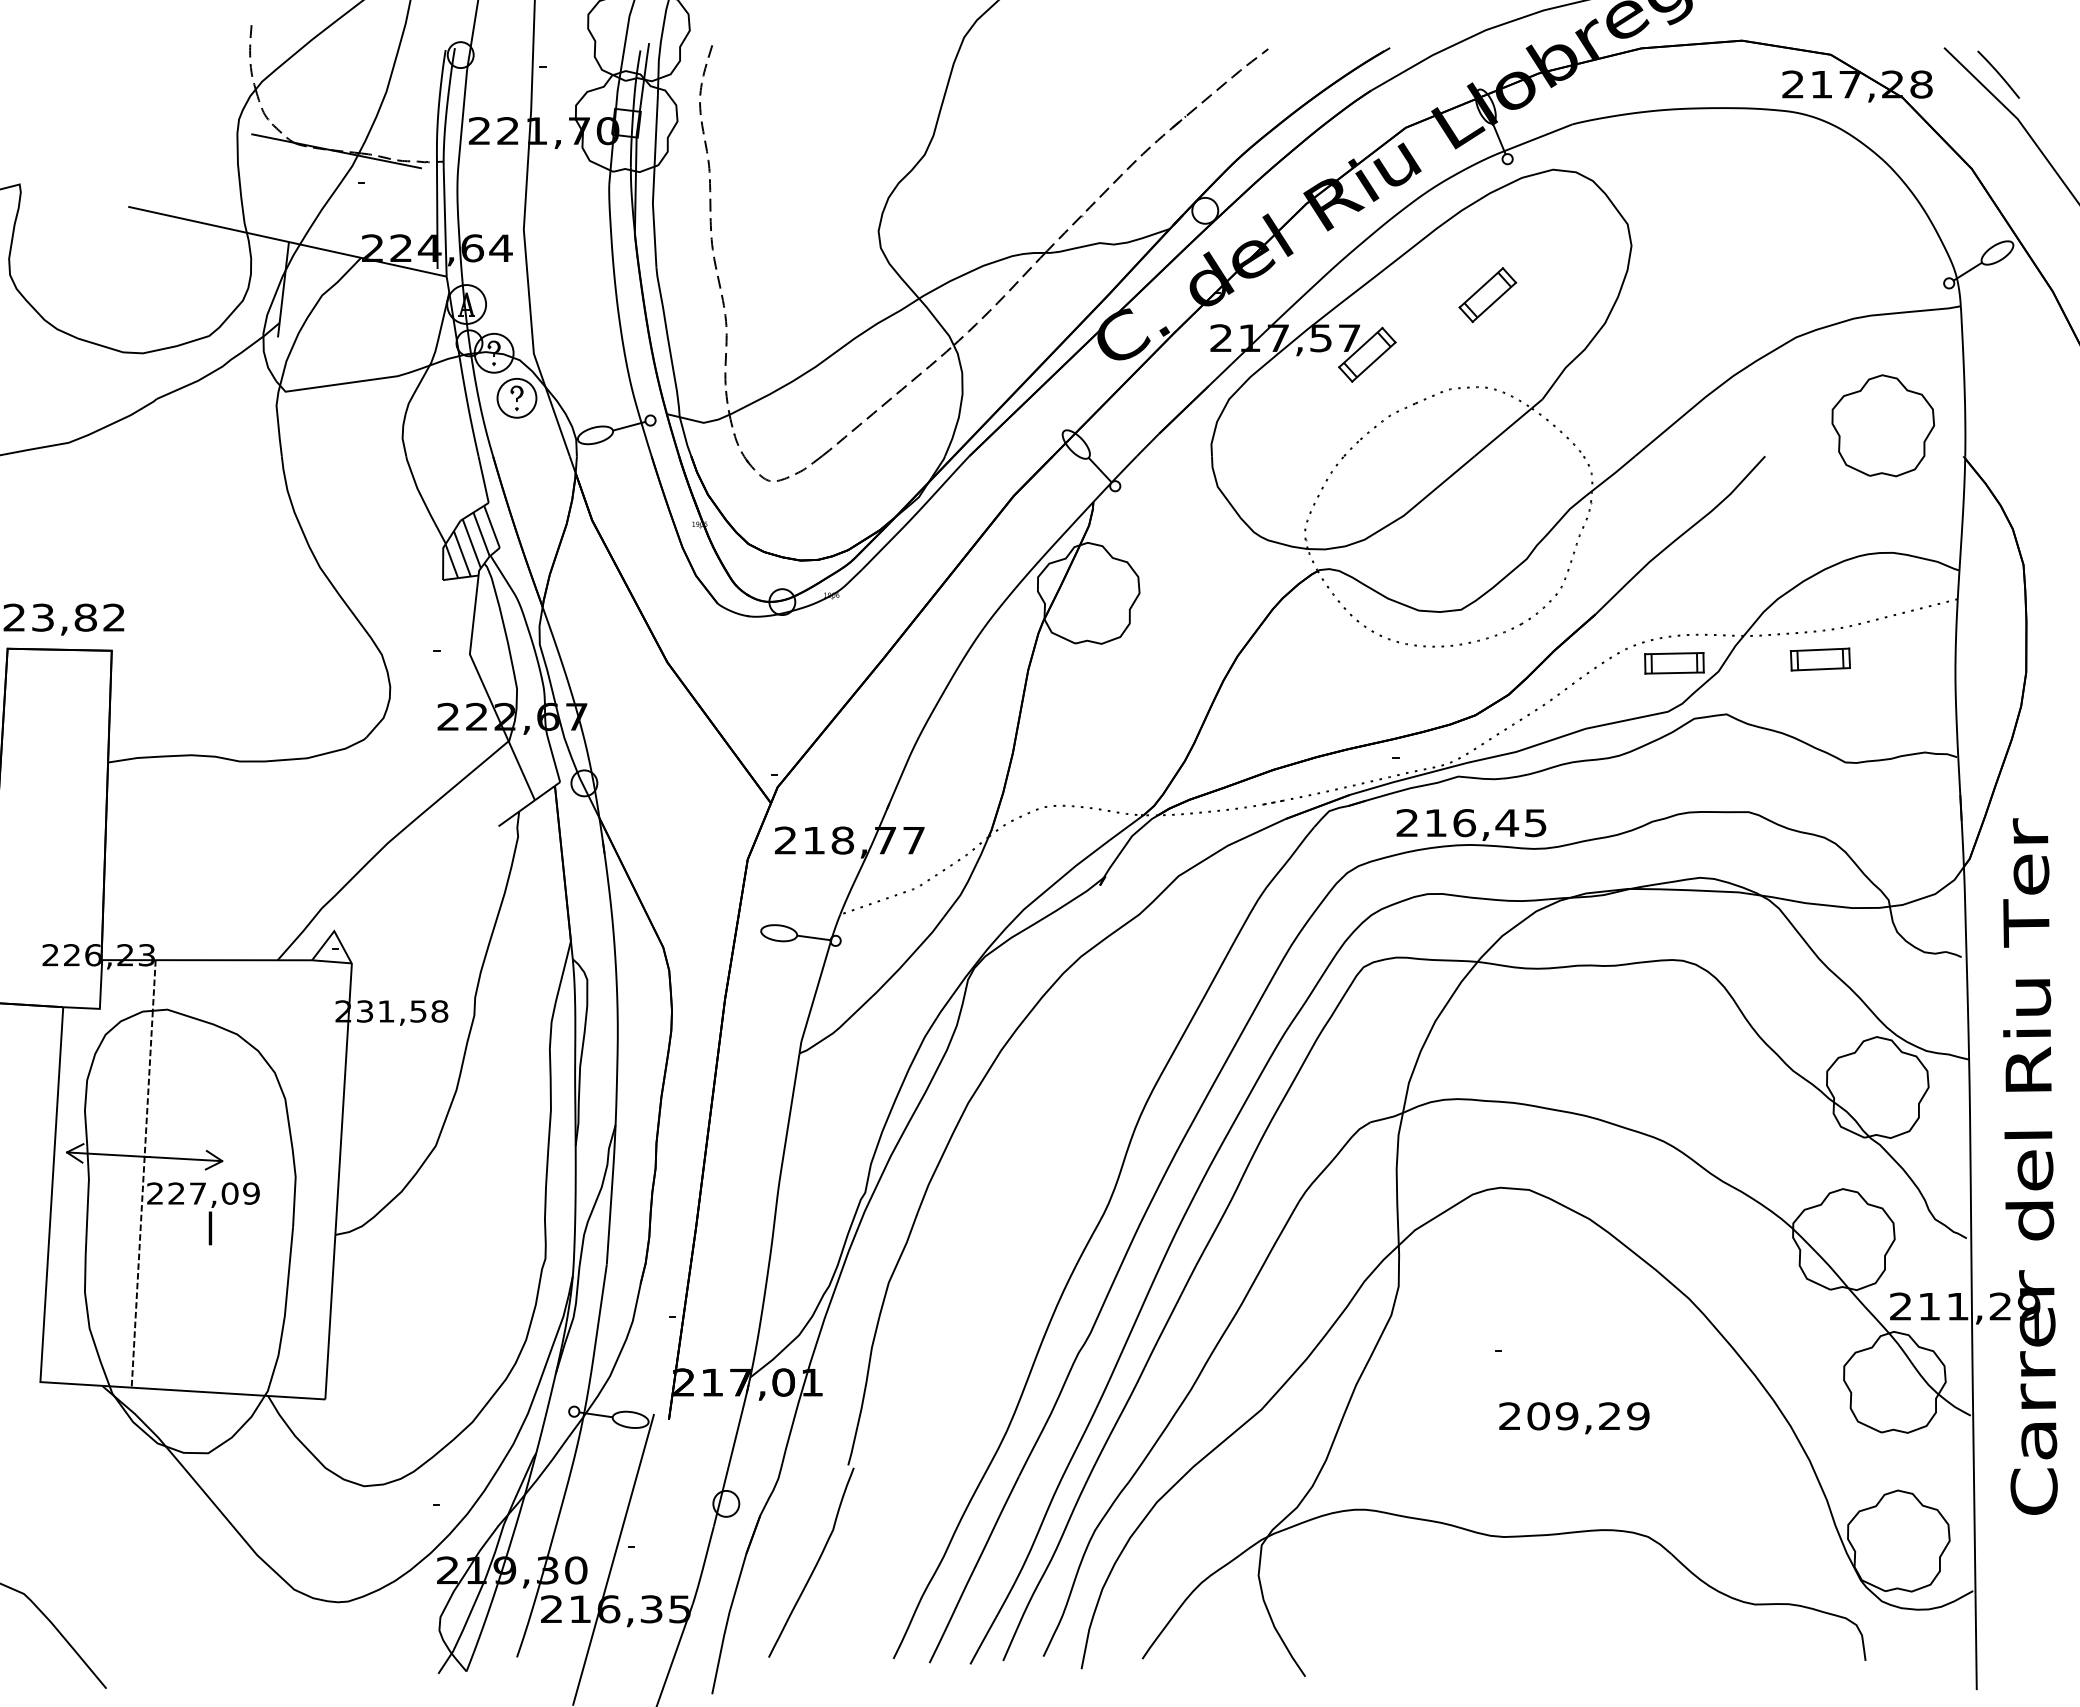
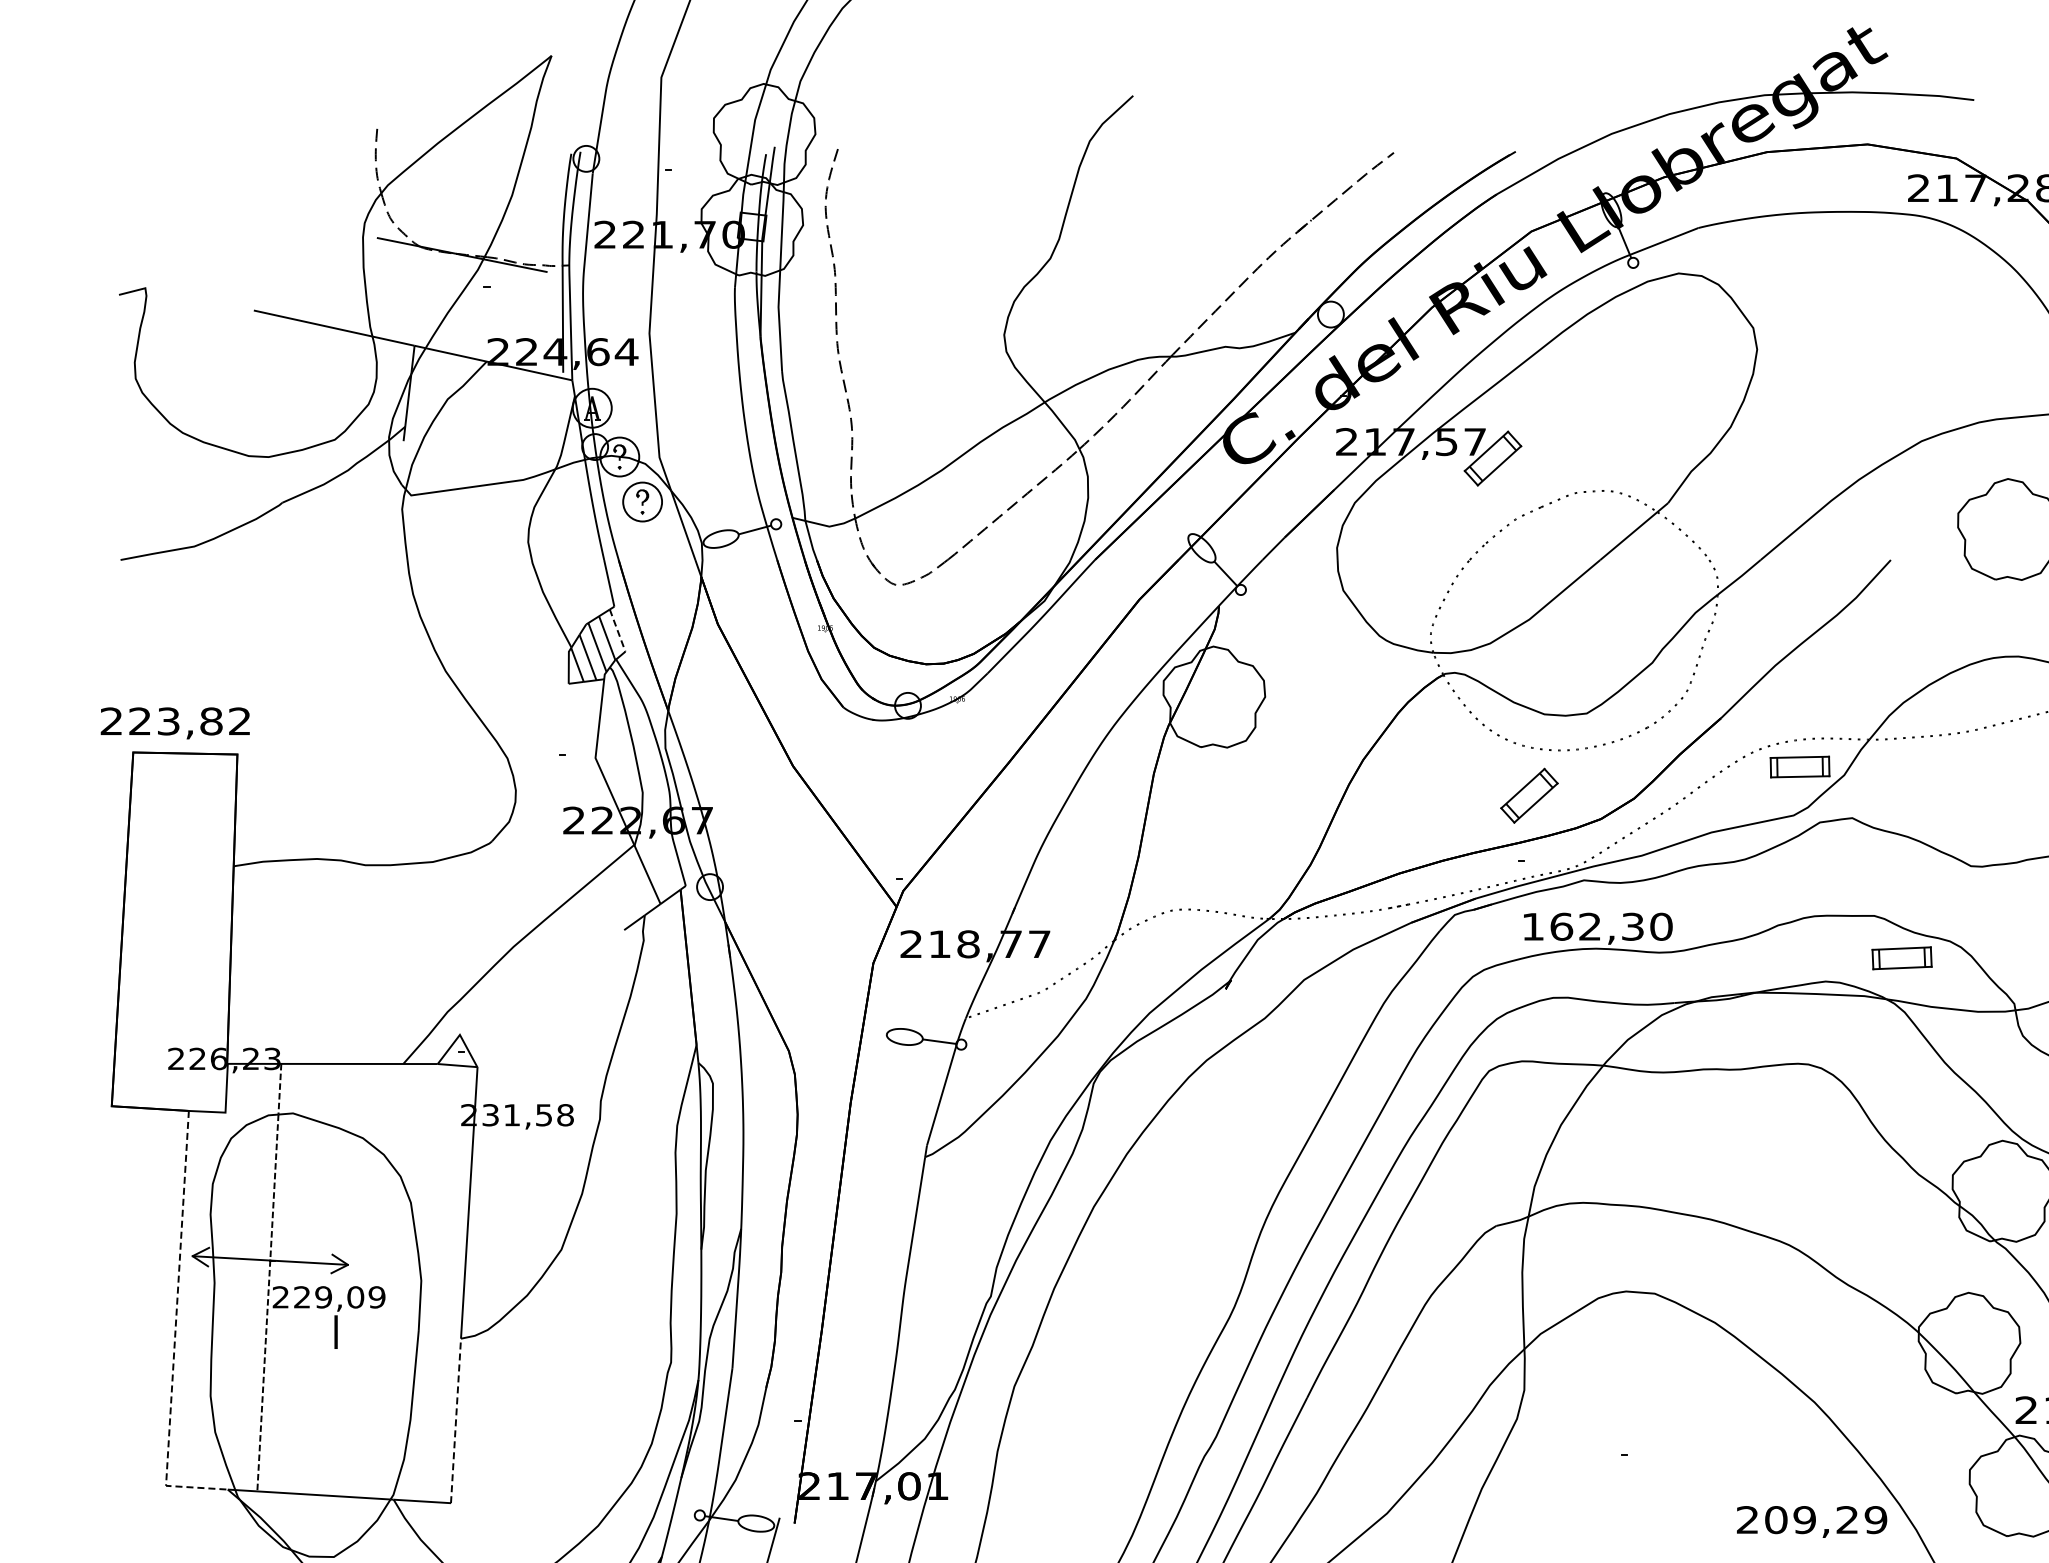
part: (1487, 295) -> (1529, 796), moved
line: (492, 527) -> (618, 631), solid -> dashed
part: (1820, 659) -> (1902, 958), moved
text: (1471, 823) -> (1597, 927), 216,45 -> 162,30
text: (197, 1193) -> (323, 1297), 227,09 -> 229,09
line: (49, 1226) -> (175, 1330), solid -> dashed
line: (330, 1316) -> (456, 1420), solid -> dashed
text: (1574, 1418) -> (1812, 1522), moved

